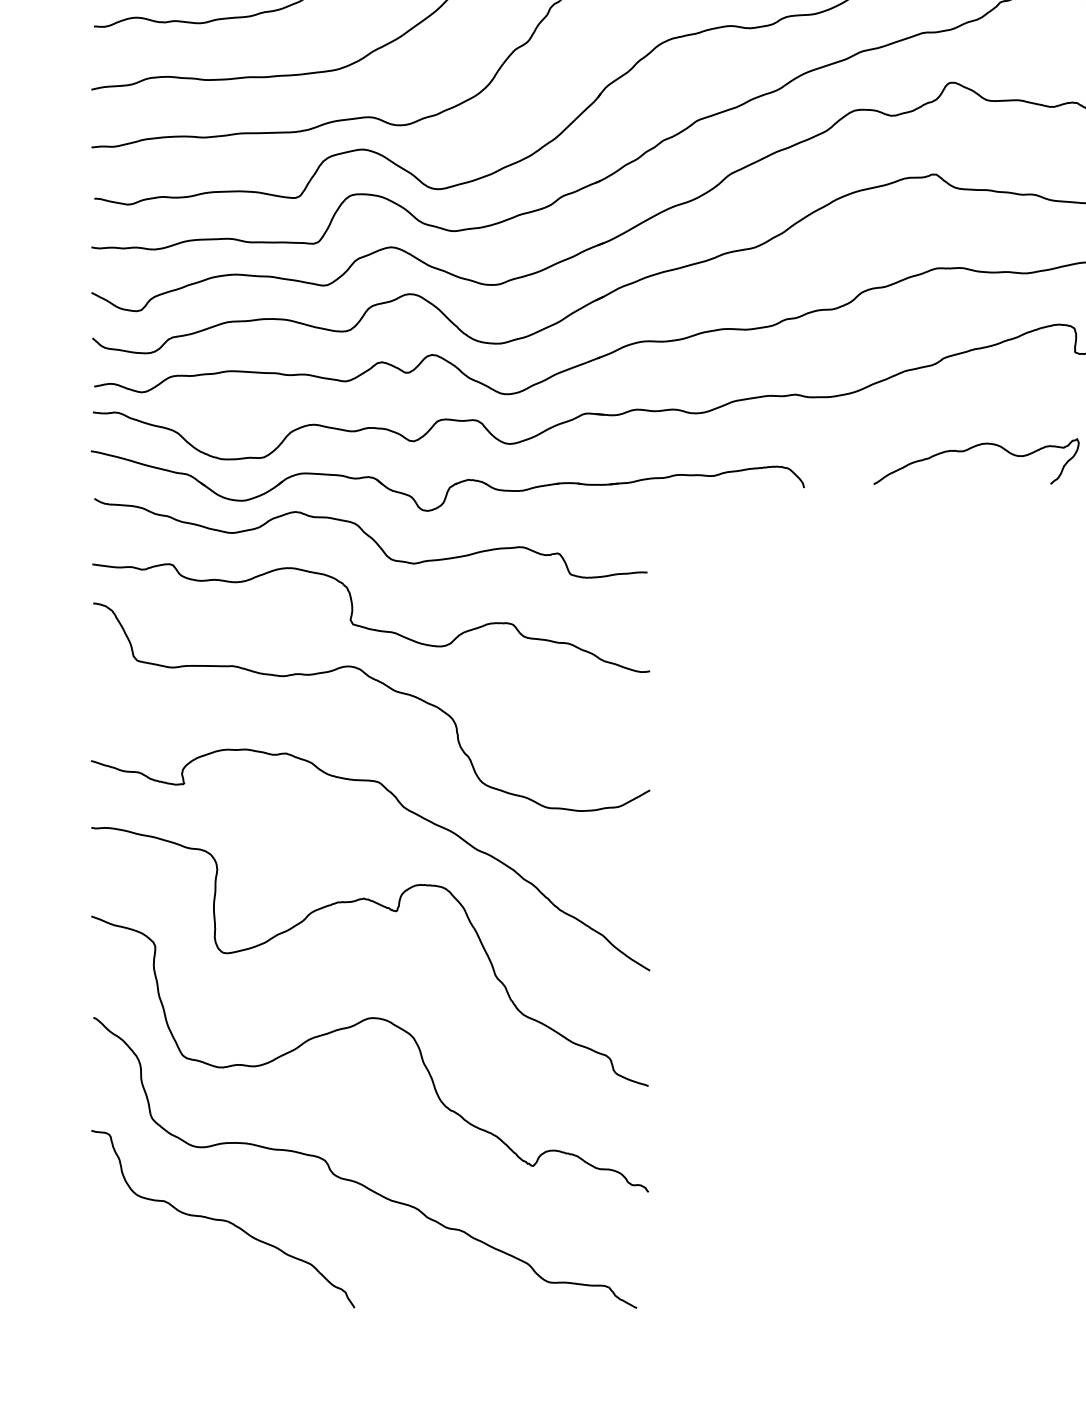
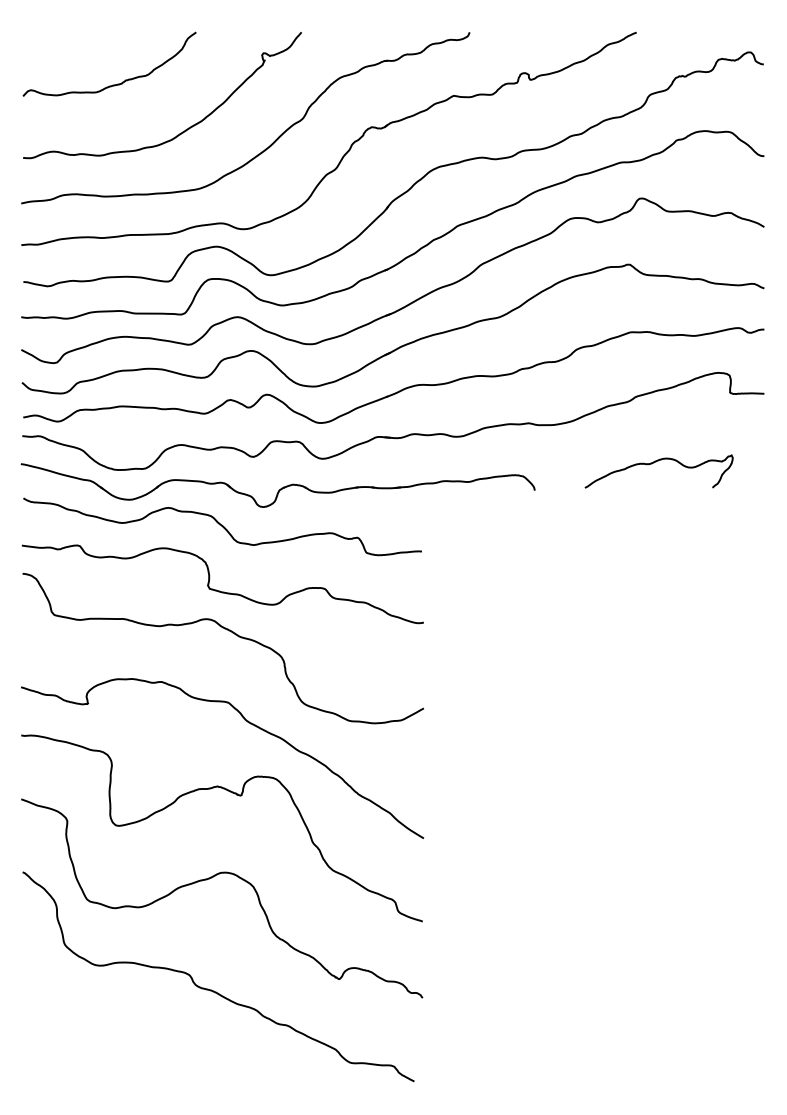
curve: (223, 1219) -> (116, 1017), removed

